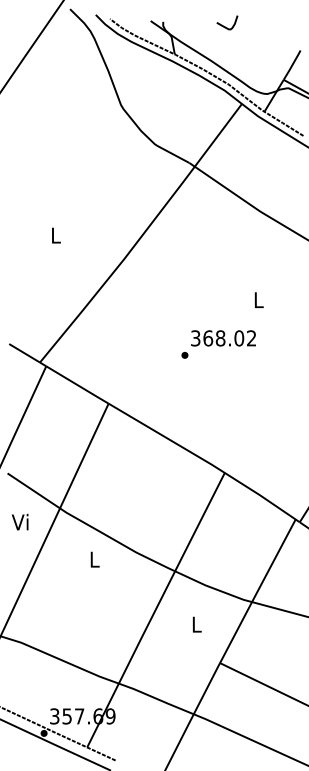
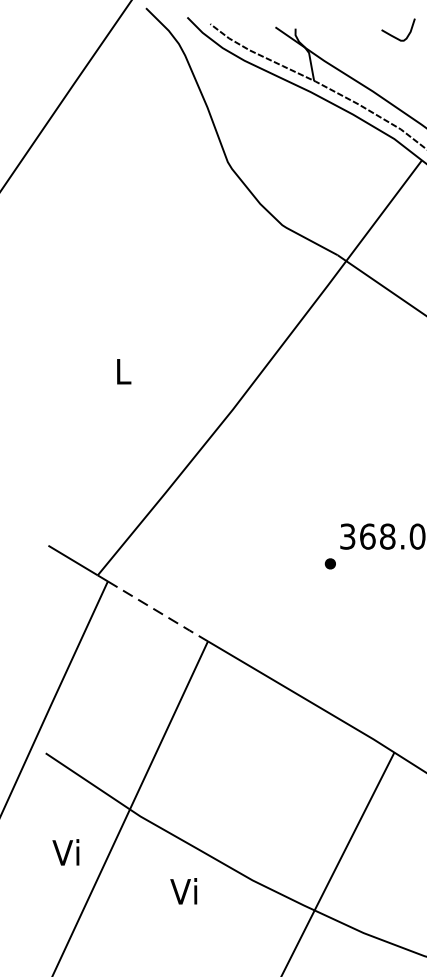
line: (78, 385) -> (159, 612), solid -> dashed
text: (19, 521) -> (64, 851), moved
text: (93, 559) -> (183, 891), L -> Vi

